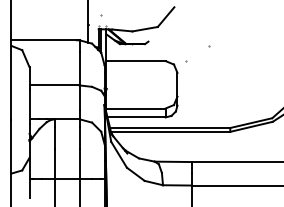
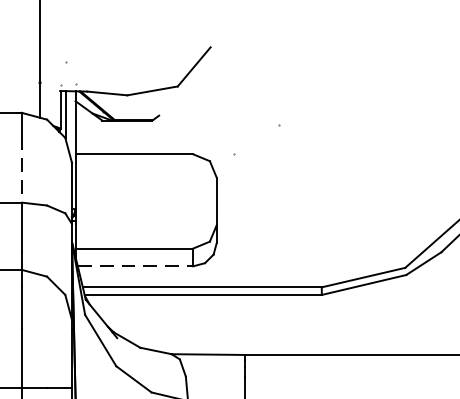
line: (79, 68) -> (22, 169), solid -> dashed
line: (137, 117) -> (137, 266), solid -> dashed

